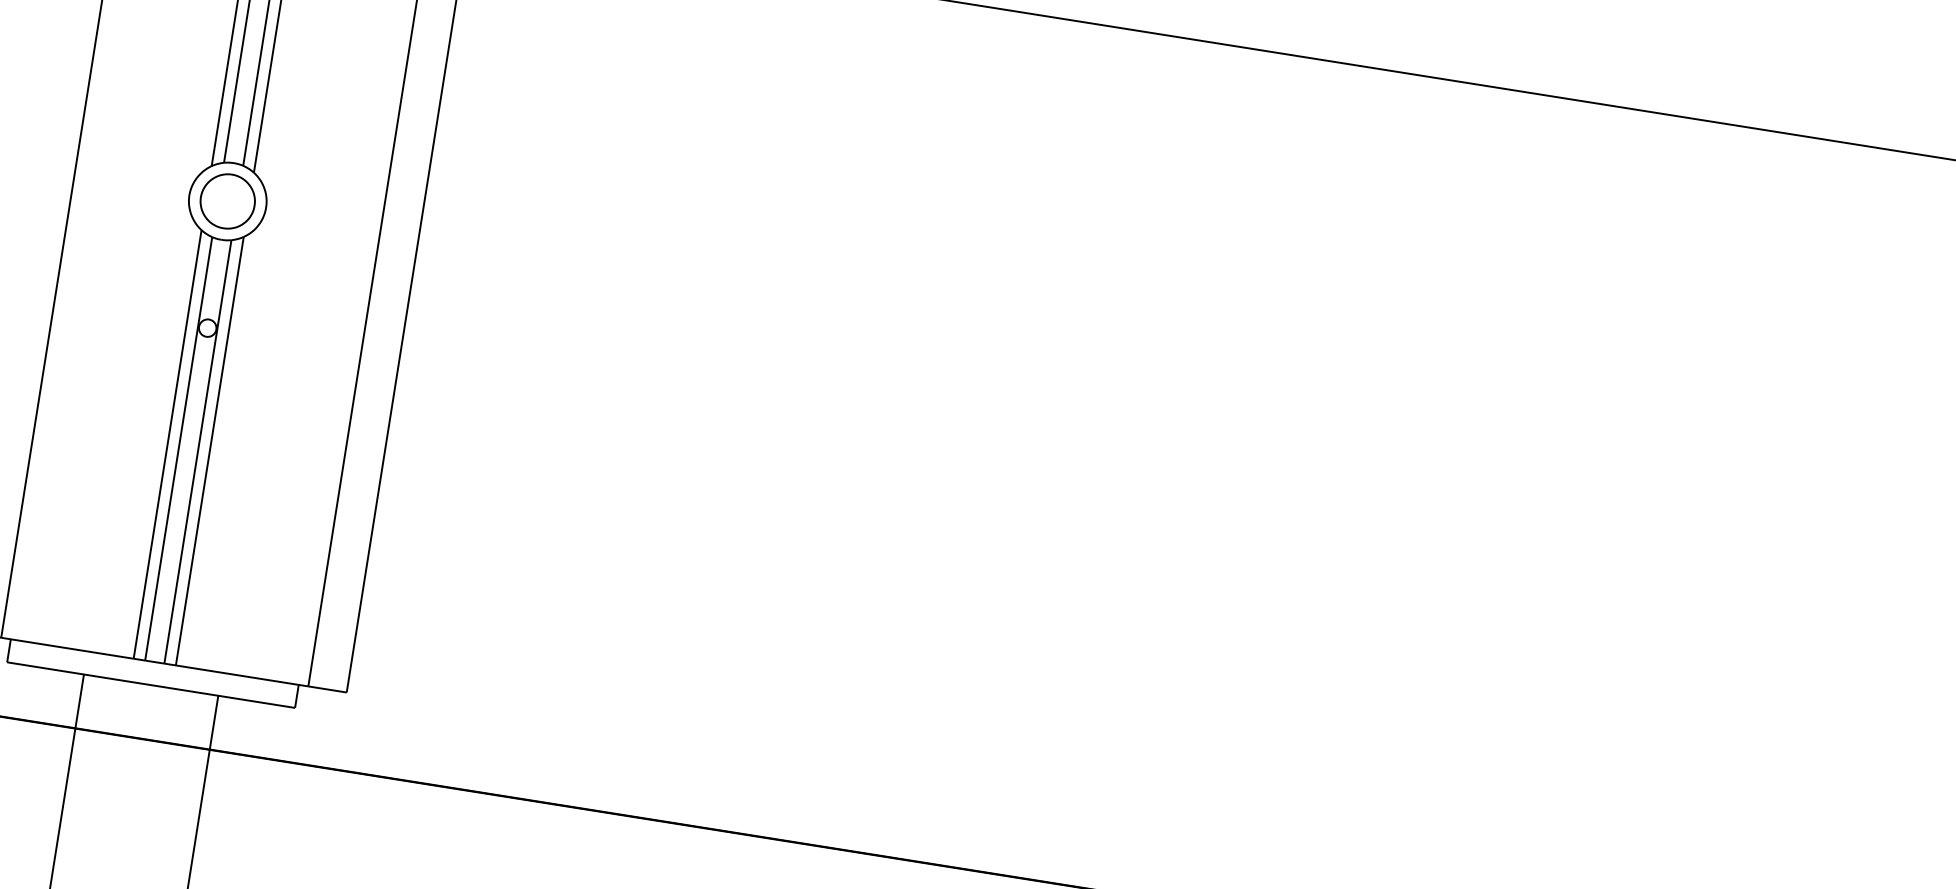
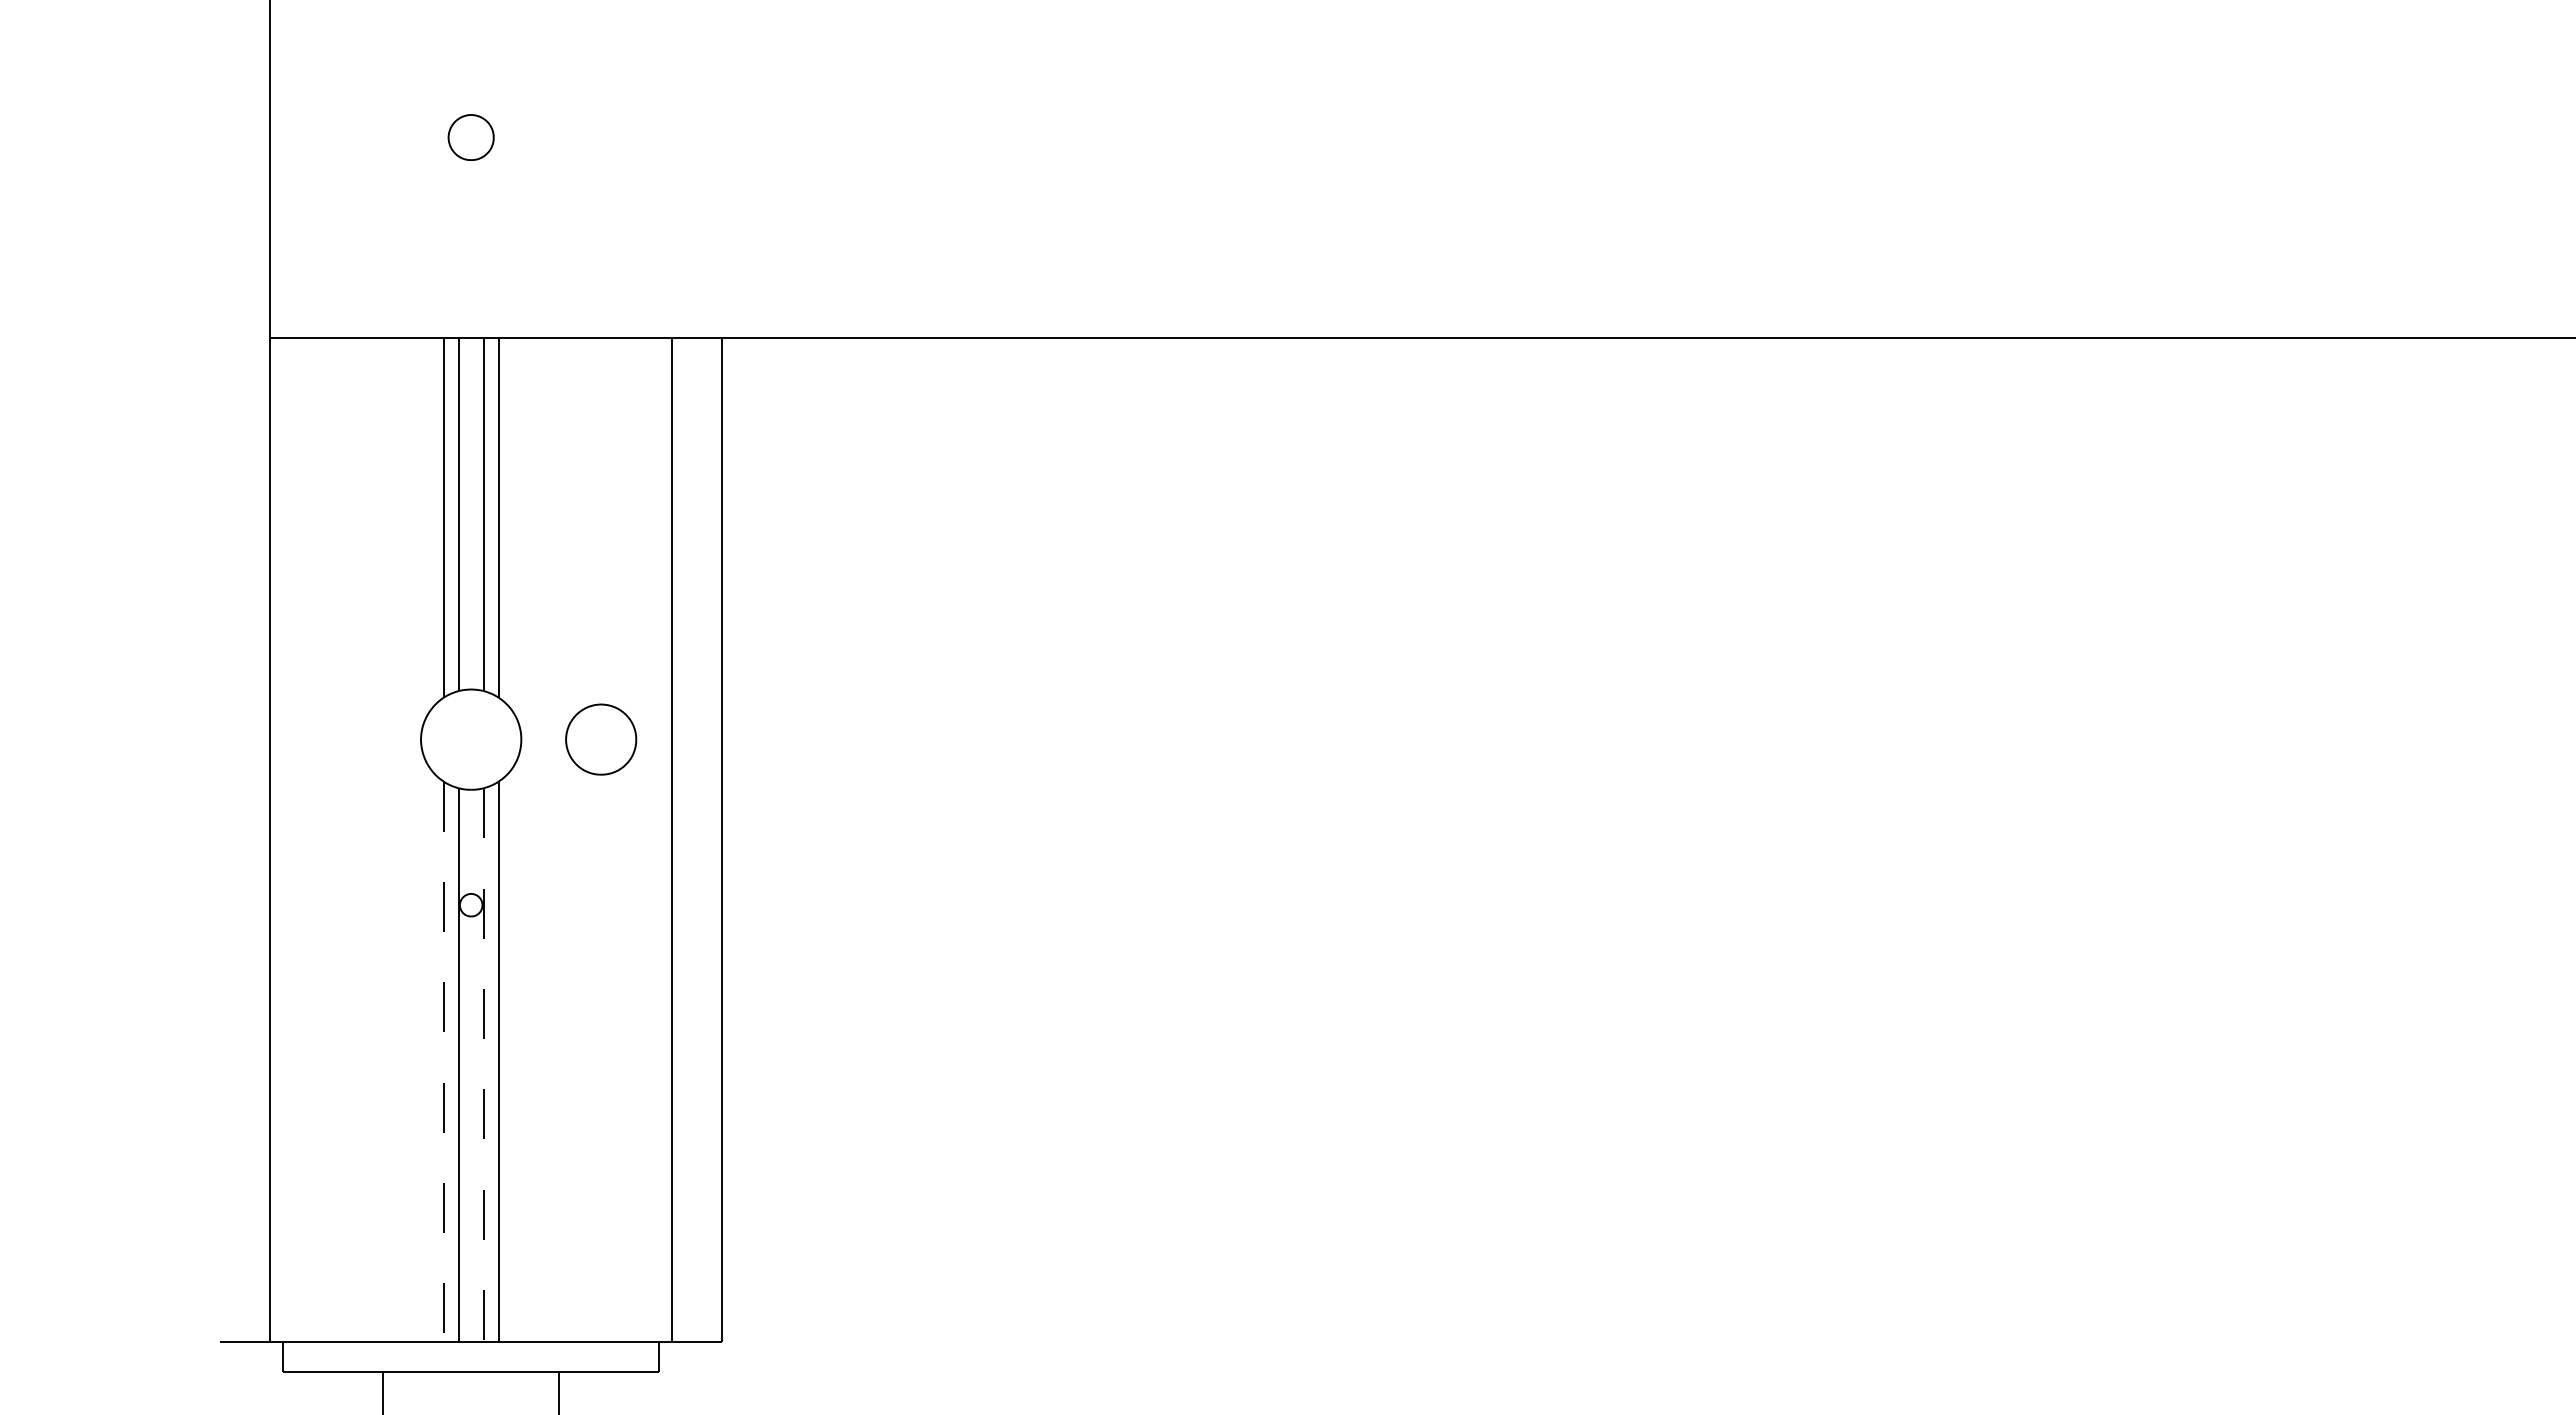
part: (228, 201) -> (601, 739), moved
line: (167, 445) -> (443, 1062), solid -> dashed
line: (197, 451) -> (483, 1064), solid -> dashed

